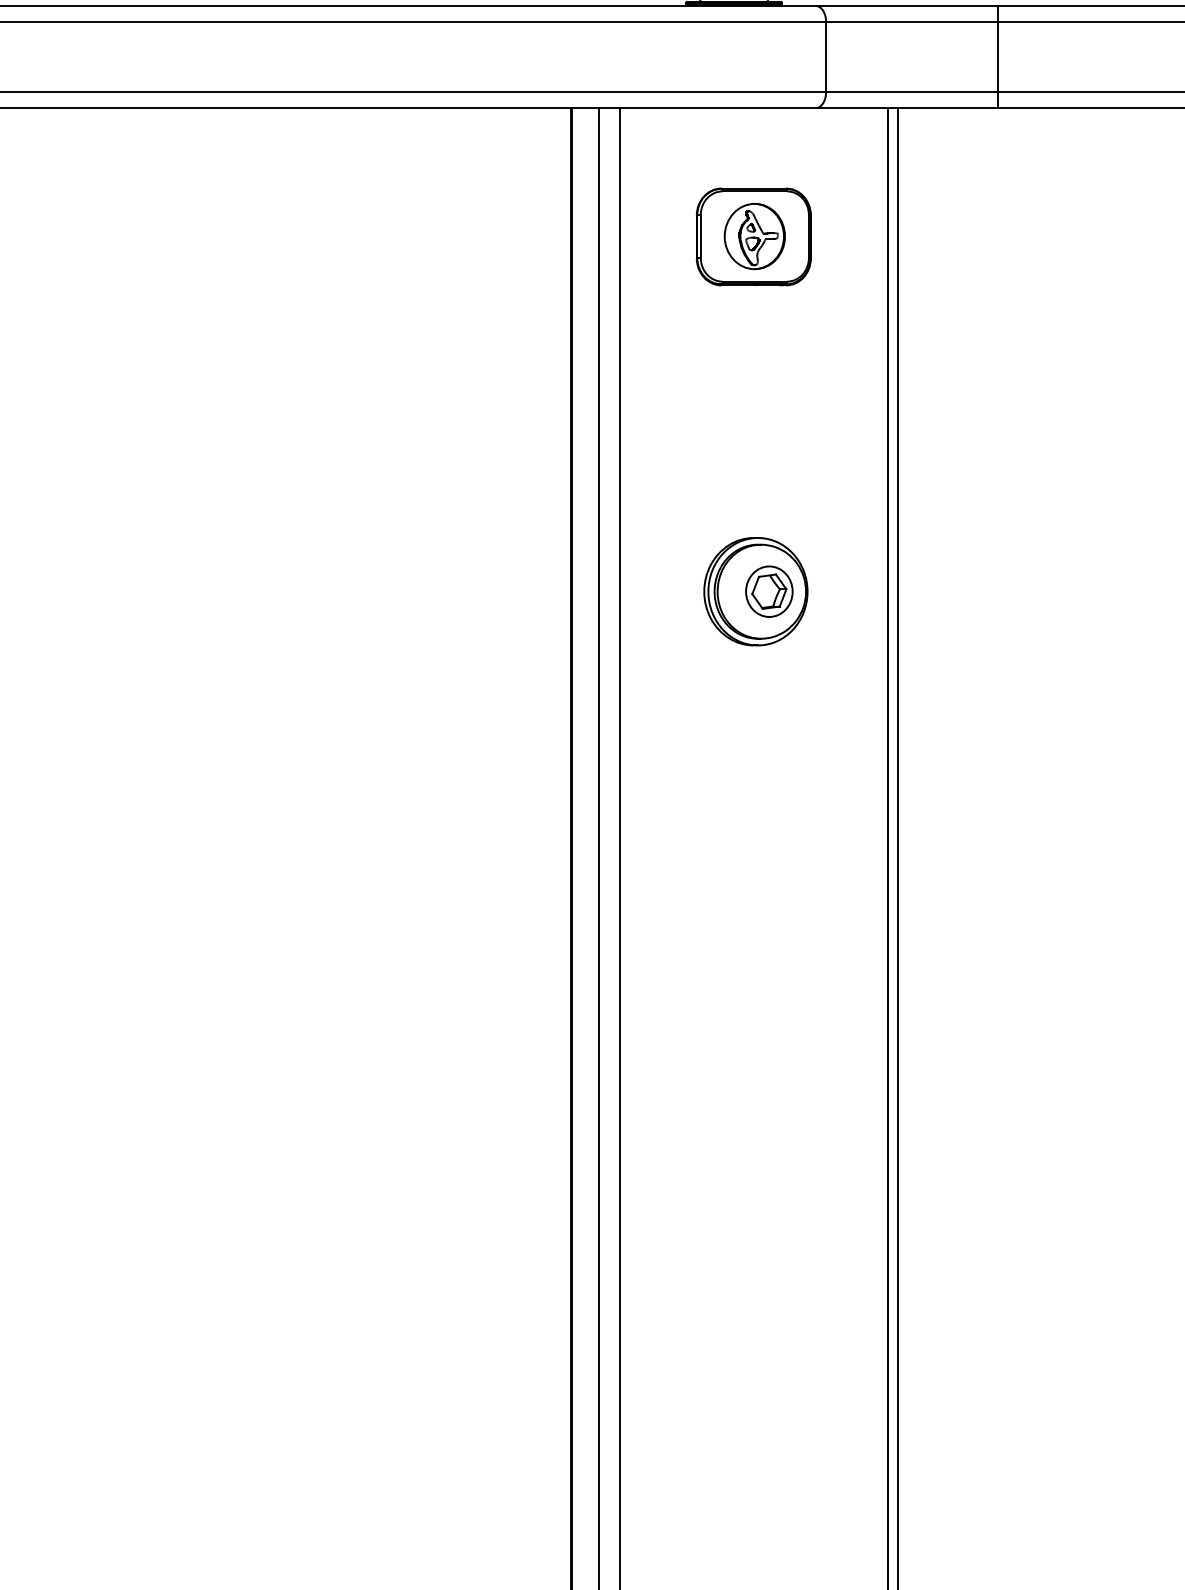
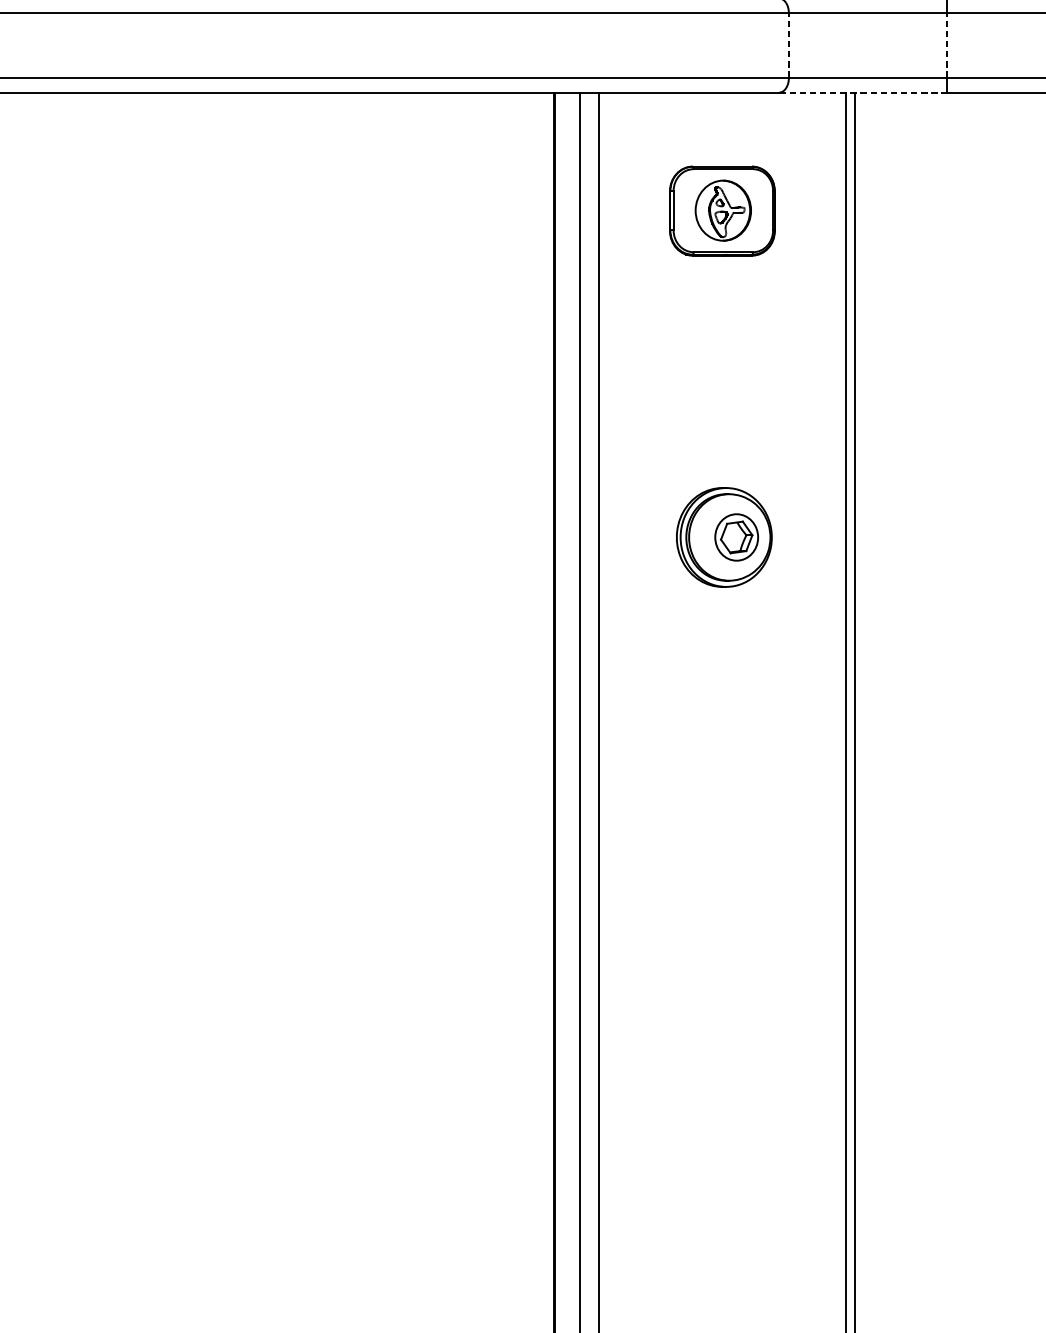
line: (826, 57) -> (789, 45), solid -> dashed
line: (998, 57) -> (947, 45), solid -> dashed
line: (907, 108) -> (863, 92), solid -> dashed

